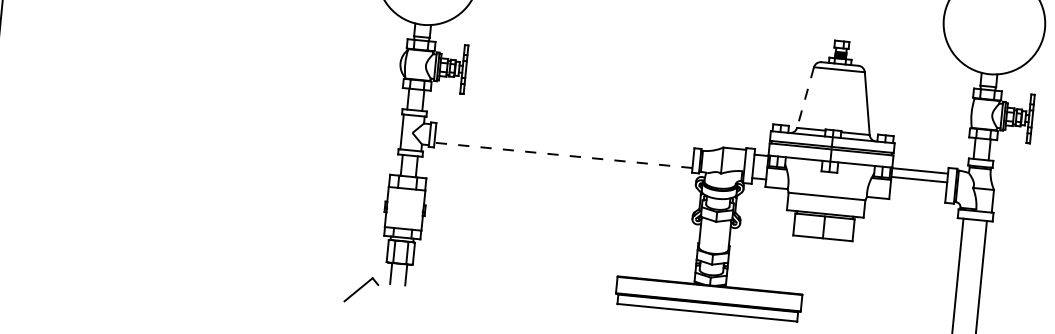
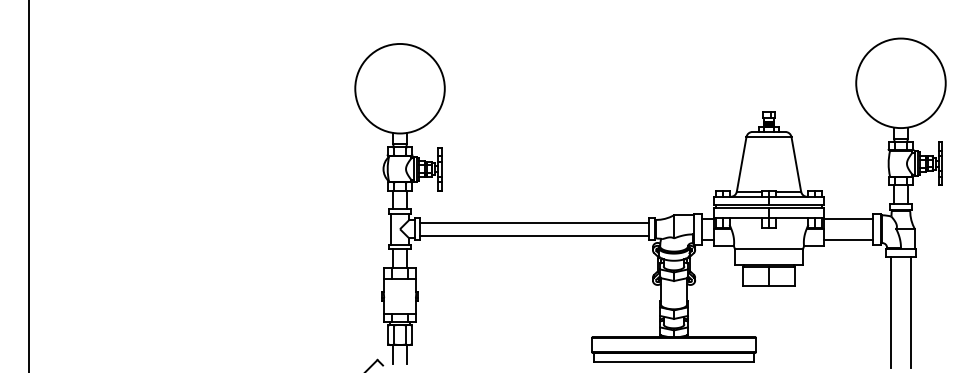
line: (805, 97) -> (741, 164), dashed -> solid
line: (565, 140) -> (534, 222), added
line: (562, 154) -> (533, 235), dashed -> solid
line: (919, 179) -> (848, 239), moved

